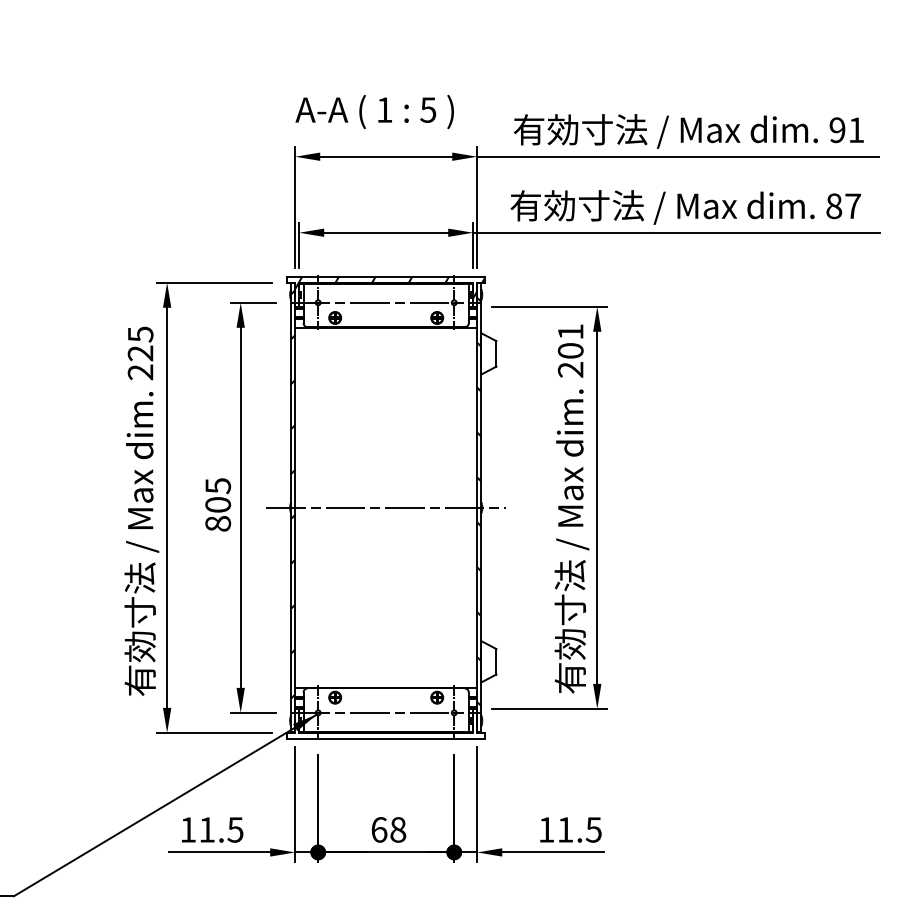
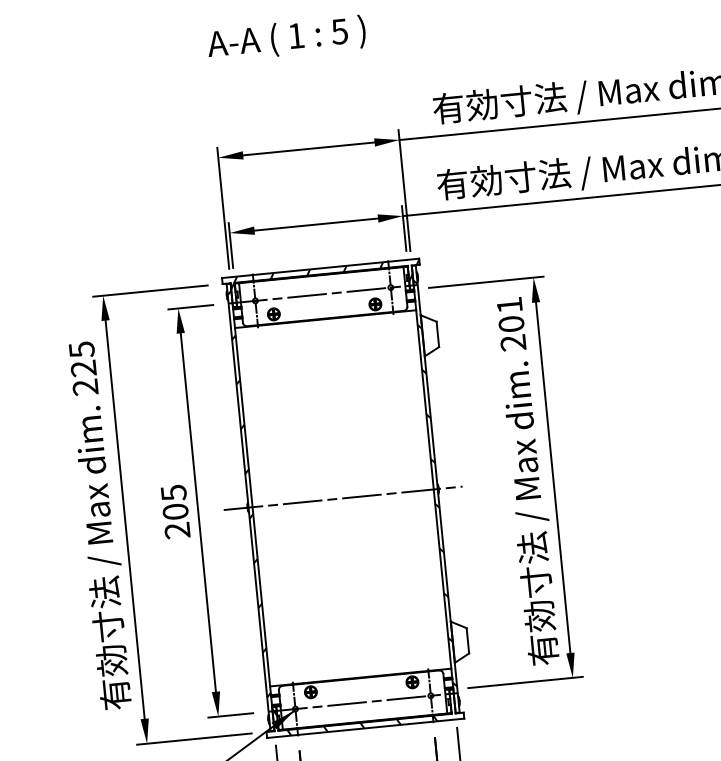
text: (374, 112) -> (286, 39), moved
text: (218, 523) -> (177, 530), 805 -> 205
hatch: (376, 724) -> (354, 714), added

